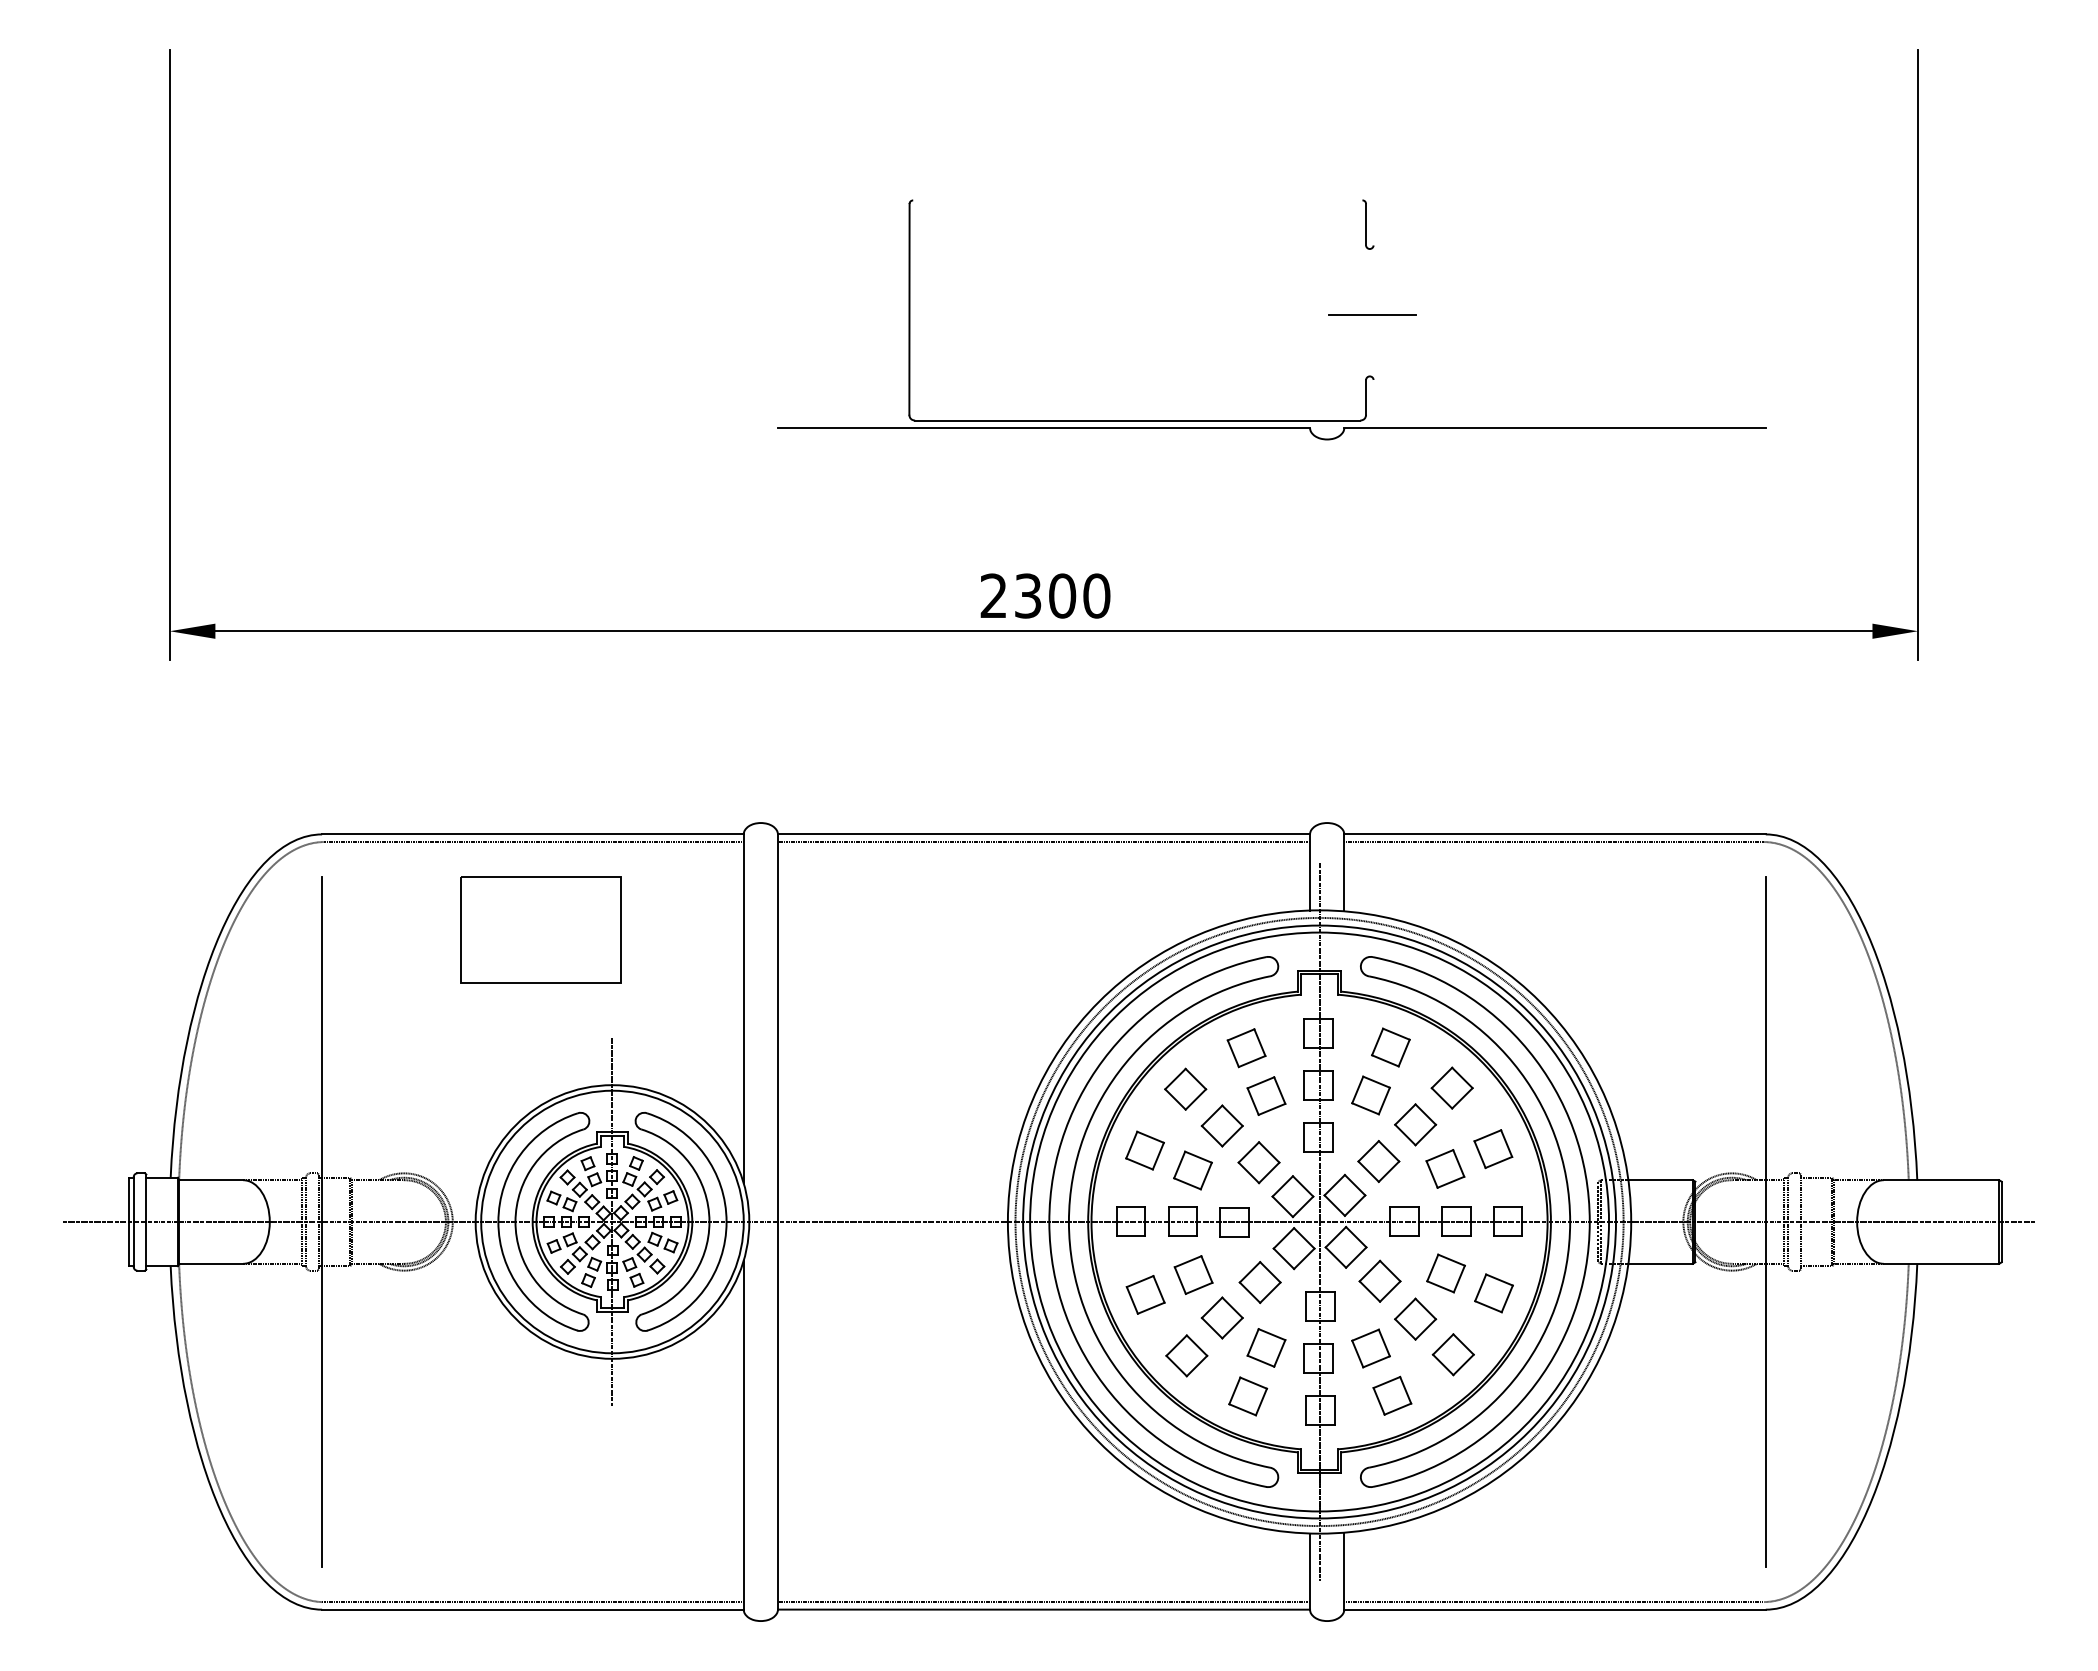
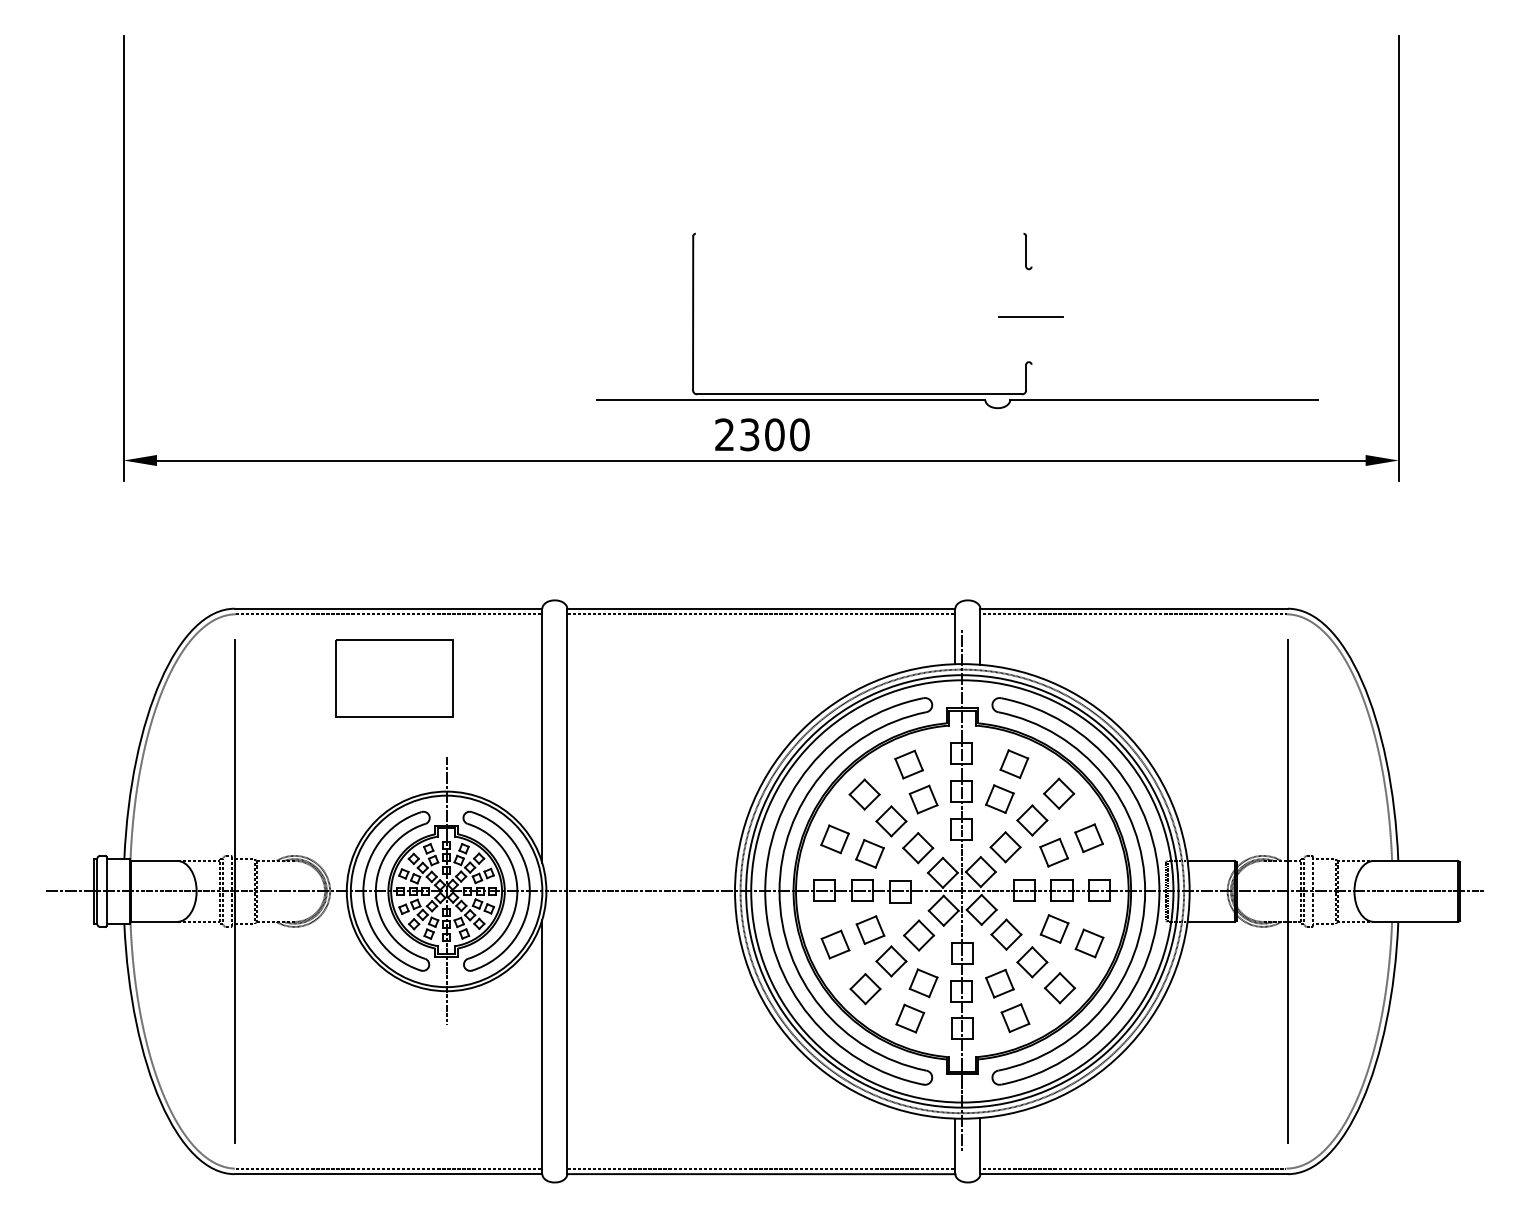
part: (1328, 315) -> (998, 317), moved

